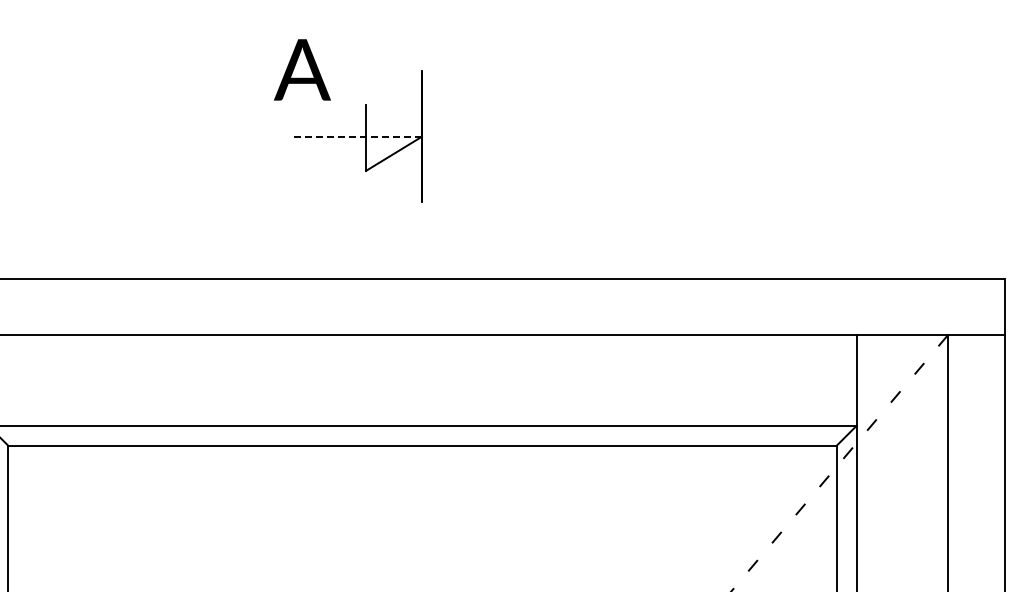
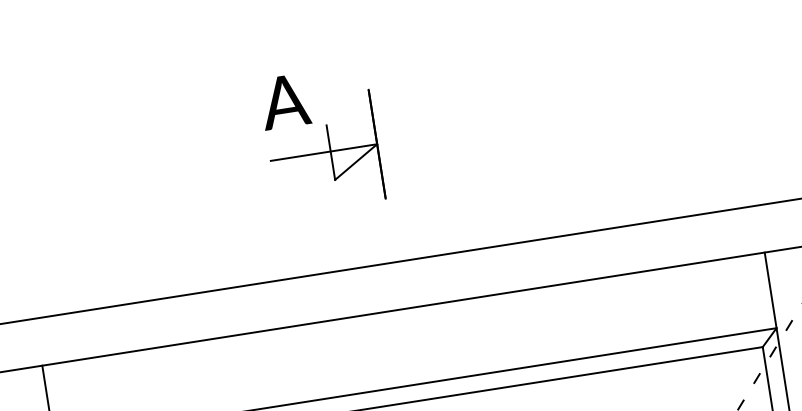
text: (302, 69) -> (284, 101), moved
line: (358, 136) -> (324, 152), dashed -> solid

